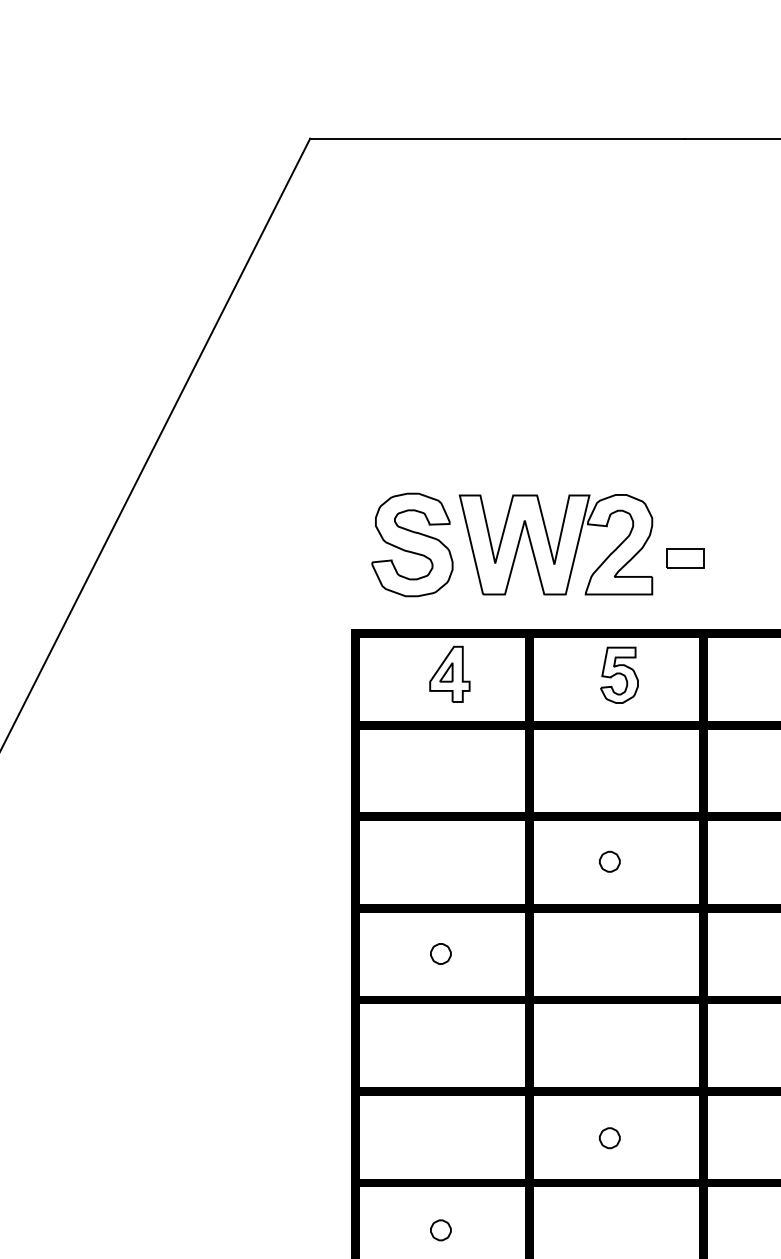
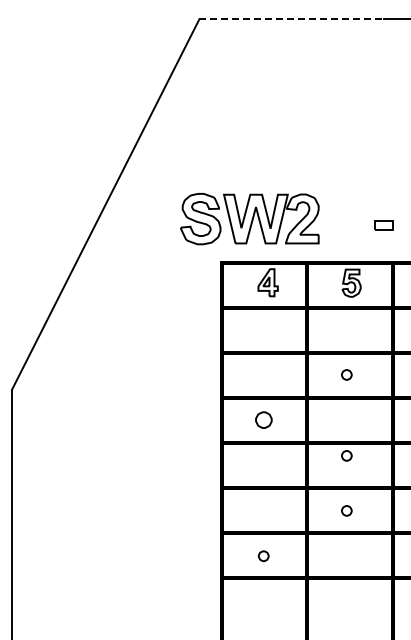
line: (499, 139) -> (292, 19), solid -> dashed
part: (511, 545) -> (249, 219), moved
part: (440, 954) -> (263, 420), size x1.6
part: (609, 1025) -> (346, 455), added

